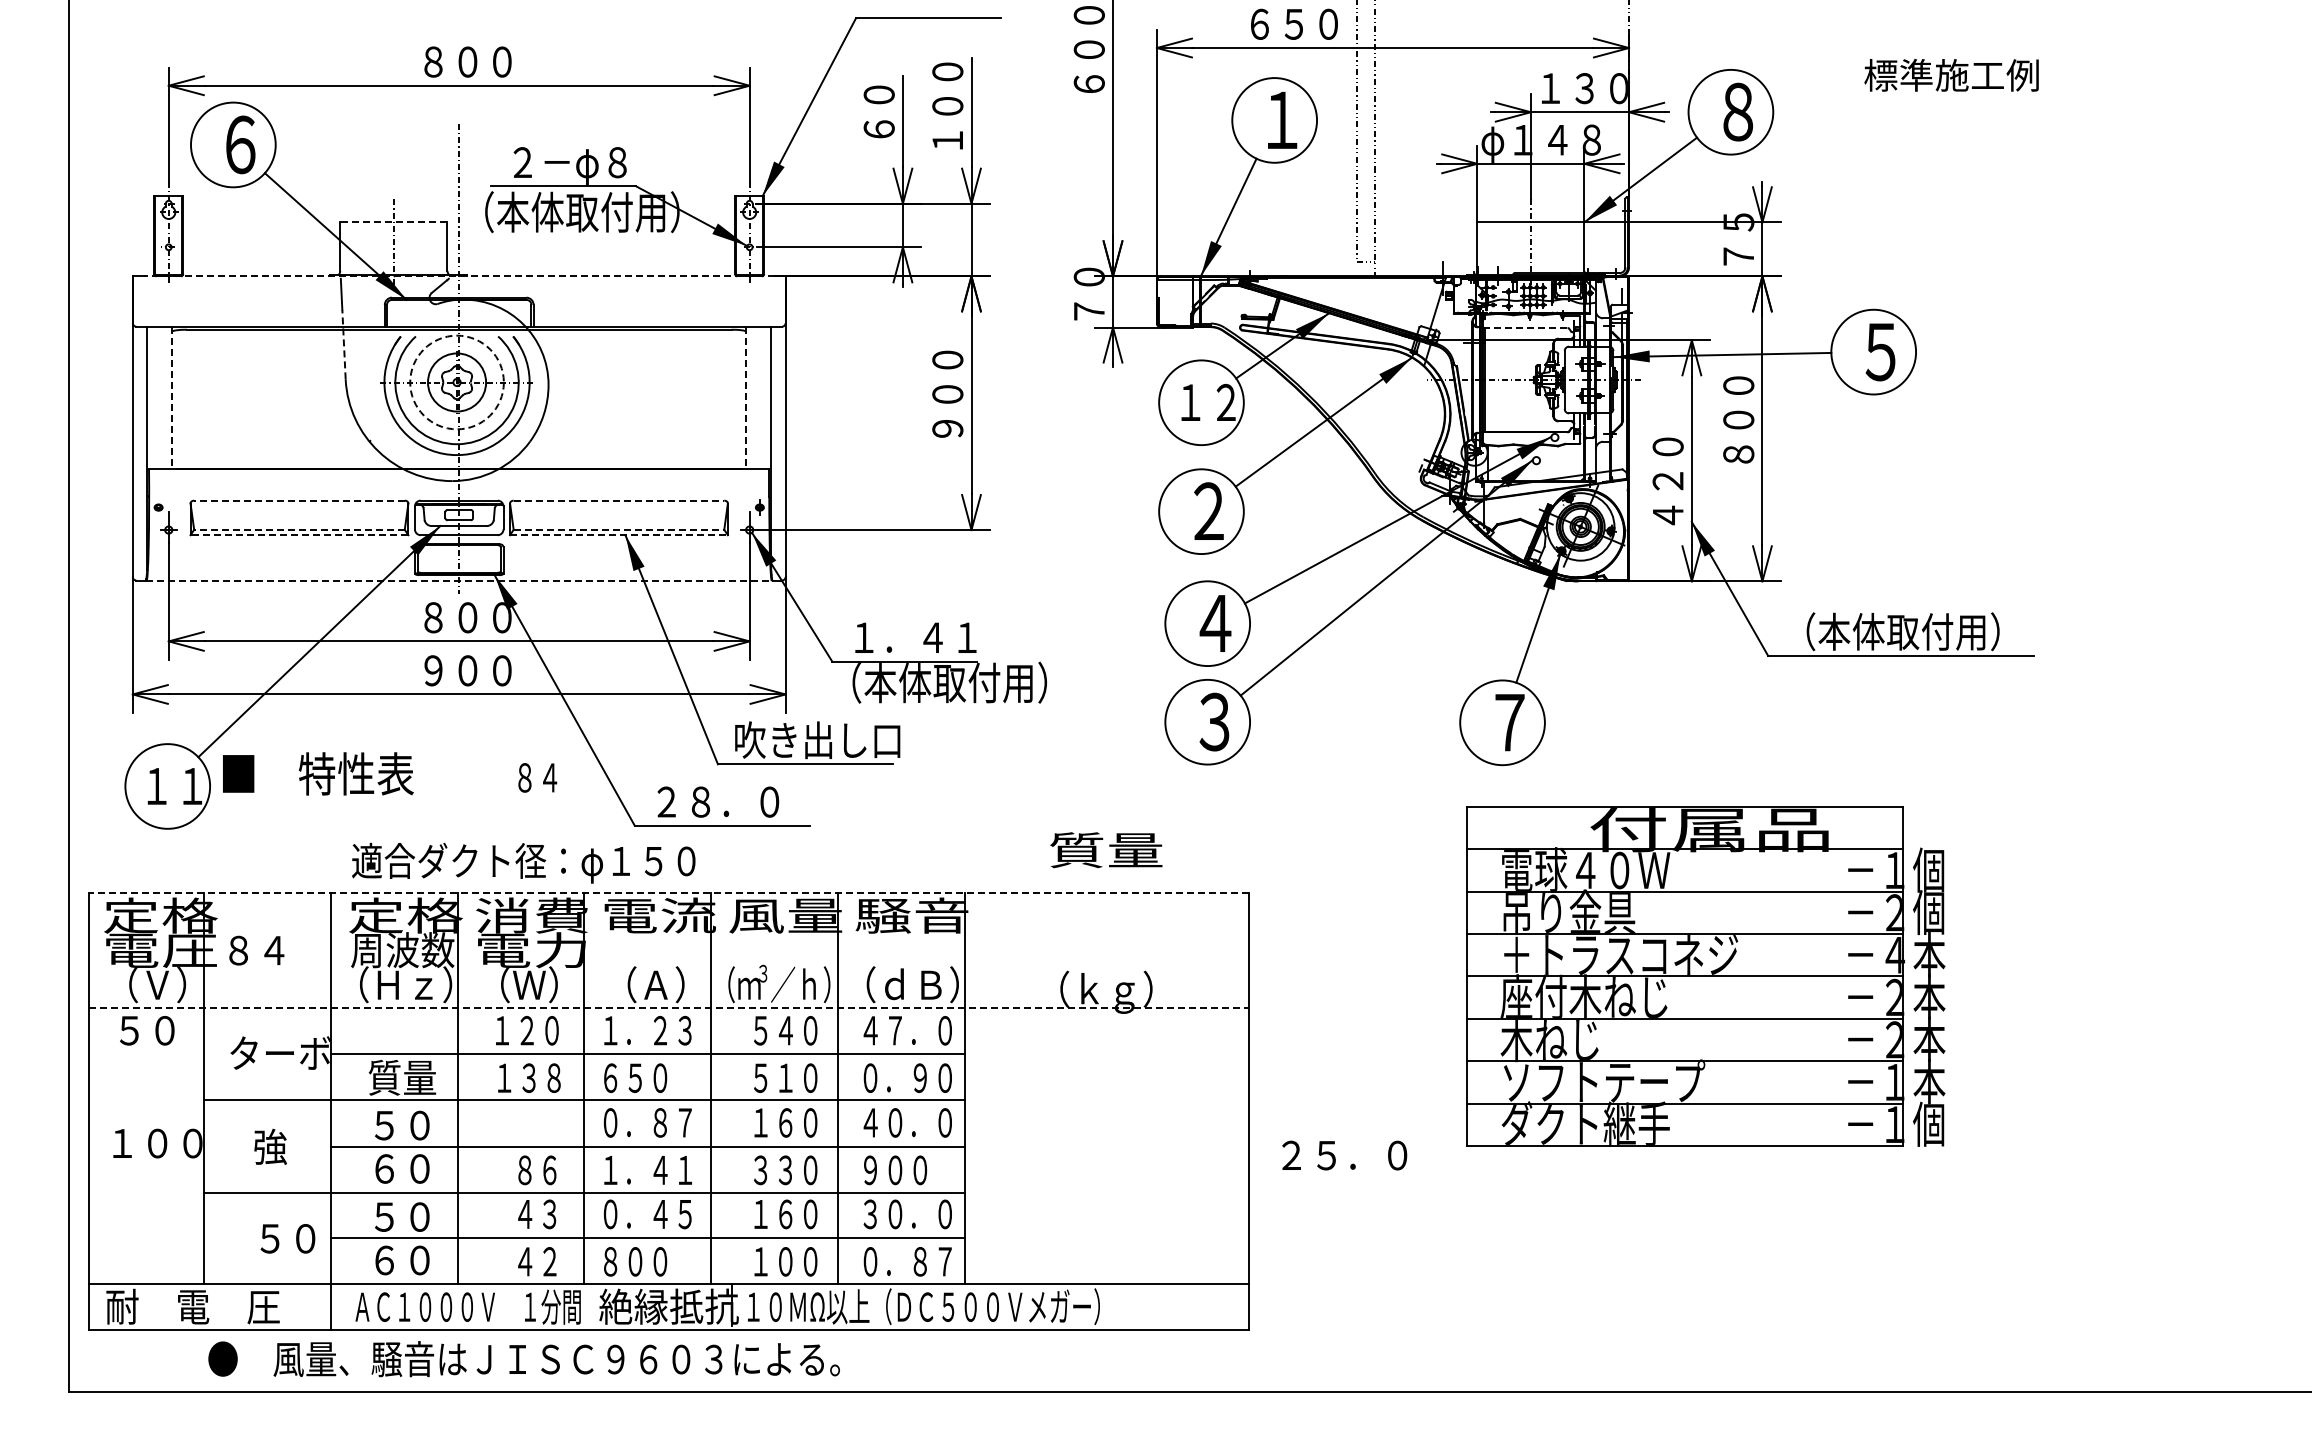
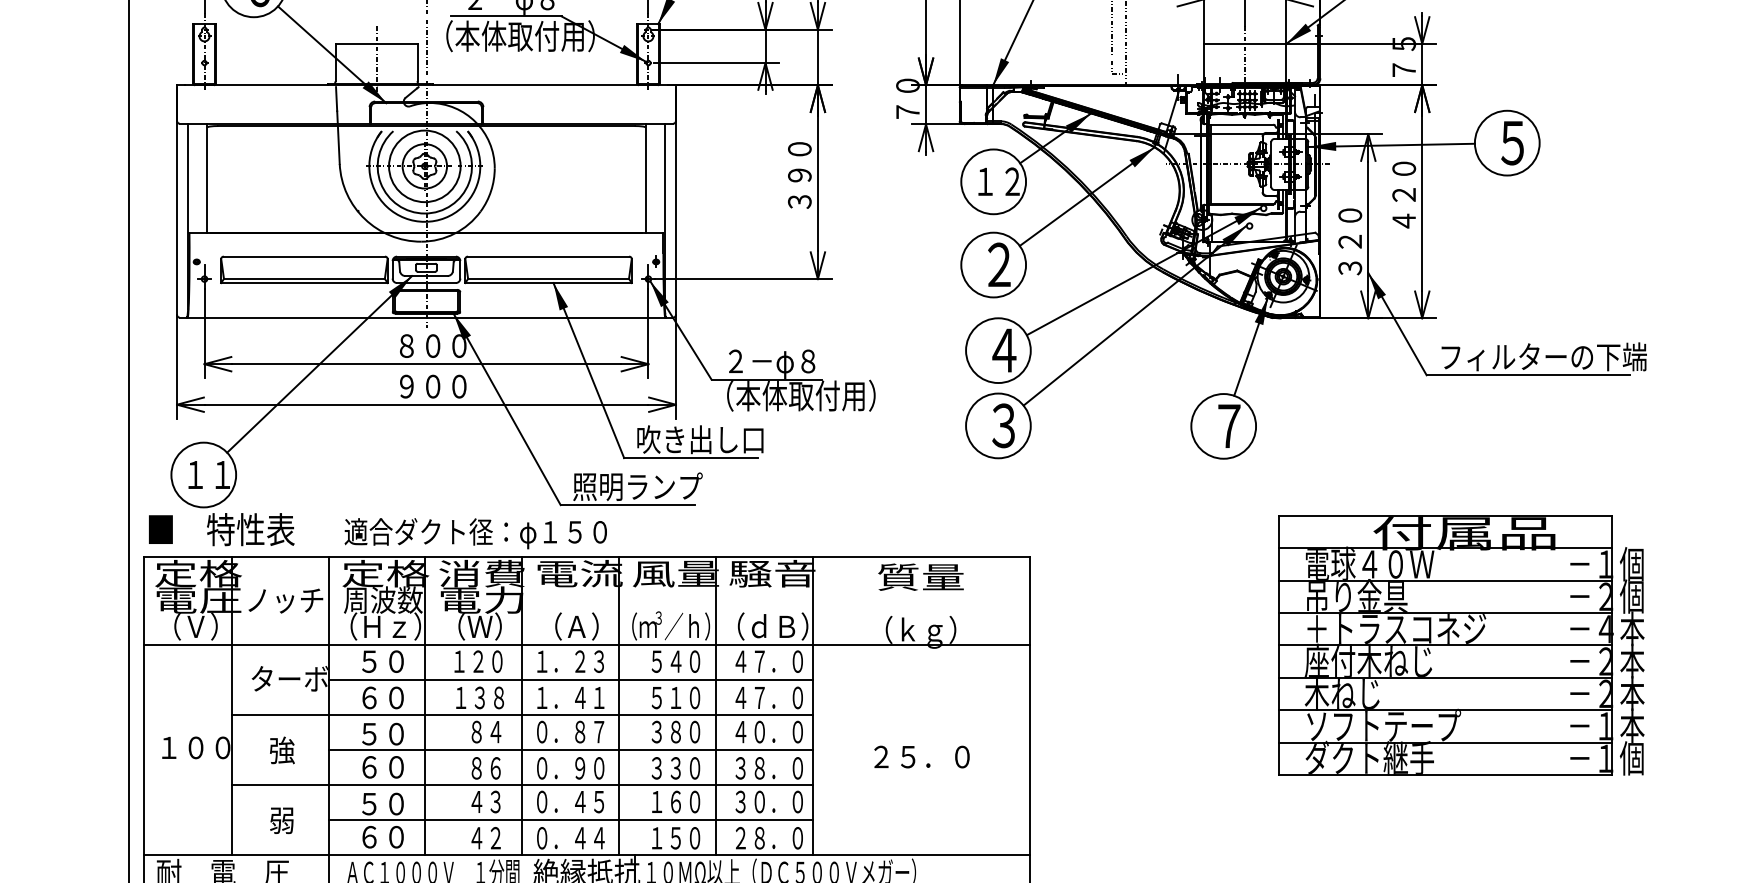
line: (393, 222) -> (376, 44), dashed -> solid
line: (459, 276) -> (426, 85), dashed -> solid
line: (1525, 327) -> (1241, 124), dashed -> solid
line: (344, 344) -> (338, 137), dashed -> solid
circle: (456, 382) -> (424, 166), dashed -> solid
line: (172, 398) -> (207, 178), dashed -> solid
line: (746, 398) -> (645, 178), dashed -> solid
text: (947, 411) -> (799, 188), ９００ -> ３９０
text: (1738, 436) -> (1403, 207), ８００ -> ４２０
line: (298, 500) -> (303, 256), dashed -> solid
line: (619, 500) -> (548, 256), dashed -> solid
text: (1667, 515) -> (1349, 267), ４２０ -> ３２０
line: (298, 529) -> (303, 278), dashed -> solid
line: (619, 529) -> (548, 278), dashed -> solid
line: (299, 535) -> (304, 283), dashed -> solid
line: (618, 535) -> (548, 283), dashed -> solid
line: (459, 580) -> (426, 317), dashed -> solid
text: (1921, 631) -> (1543, 356), （本体取付用） -> フィルターの下端
text: (915, 641) -> (775, 364), １．４１ -> ２－φ８
text: (318, 773) -> (221, 529), moved
text: (537, 777) -> (486, 731), moved
text: (735, 801) -> (637, 486), ２８．０ -> 照明ランプ
text: (1106, 850) -> (921, 577), moved
line: (668, 893) -> (586, 556), dashed -> solid
text: (274, 951) -> (285, 601), ８４ -> ノッチ
part: (1705, 976) -> (1461, 645), moved
line: (668, 1008) -> (586, 644), dashed -> solid
text: (147, 1030) -> (383, 661), moved
text: (402, 1077) -> (383, 697), 質量 -> ６０
text: (647, 1078) -> (570, 698), ６５０ -> １．４１
text: (894, 1078) -> (759, 698), ０．９０ -> ４７．０
text: (773, 1122) -> (666, 731), １６０ -> ３８０
text: (1344, 1155) -> (921, 757), moved
text: (647, 1170) -> (570, 768), １．４１ -> ０．９０
text: (907, 1170) -> (769, 768), ９００ -> ３８．０
text: (284, 1238) -> (292, 820), ５０ -> 弱
text: (647, 1261) -> (570, 838), ８００ -> ０．４４
text: (785, 1261) -> (675, 838), １００ -> １５０
text: (907, 1261) -> (769, 838), ０．８７ -> ２８．０

